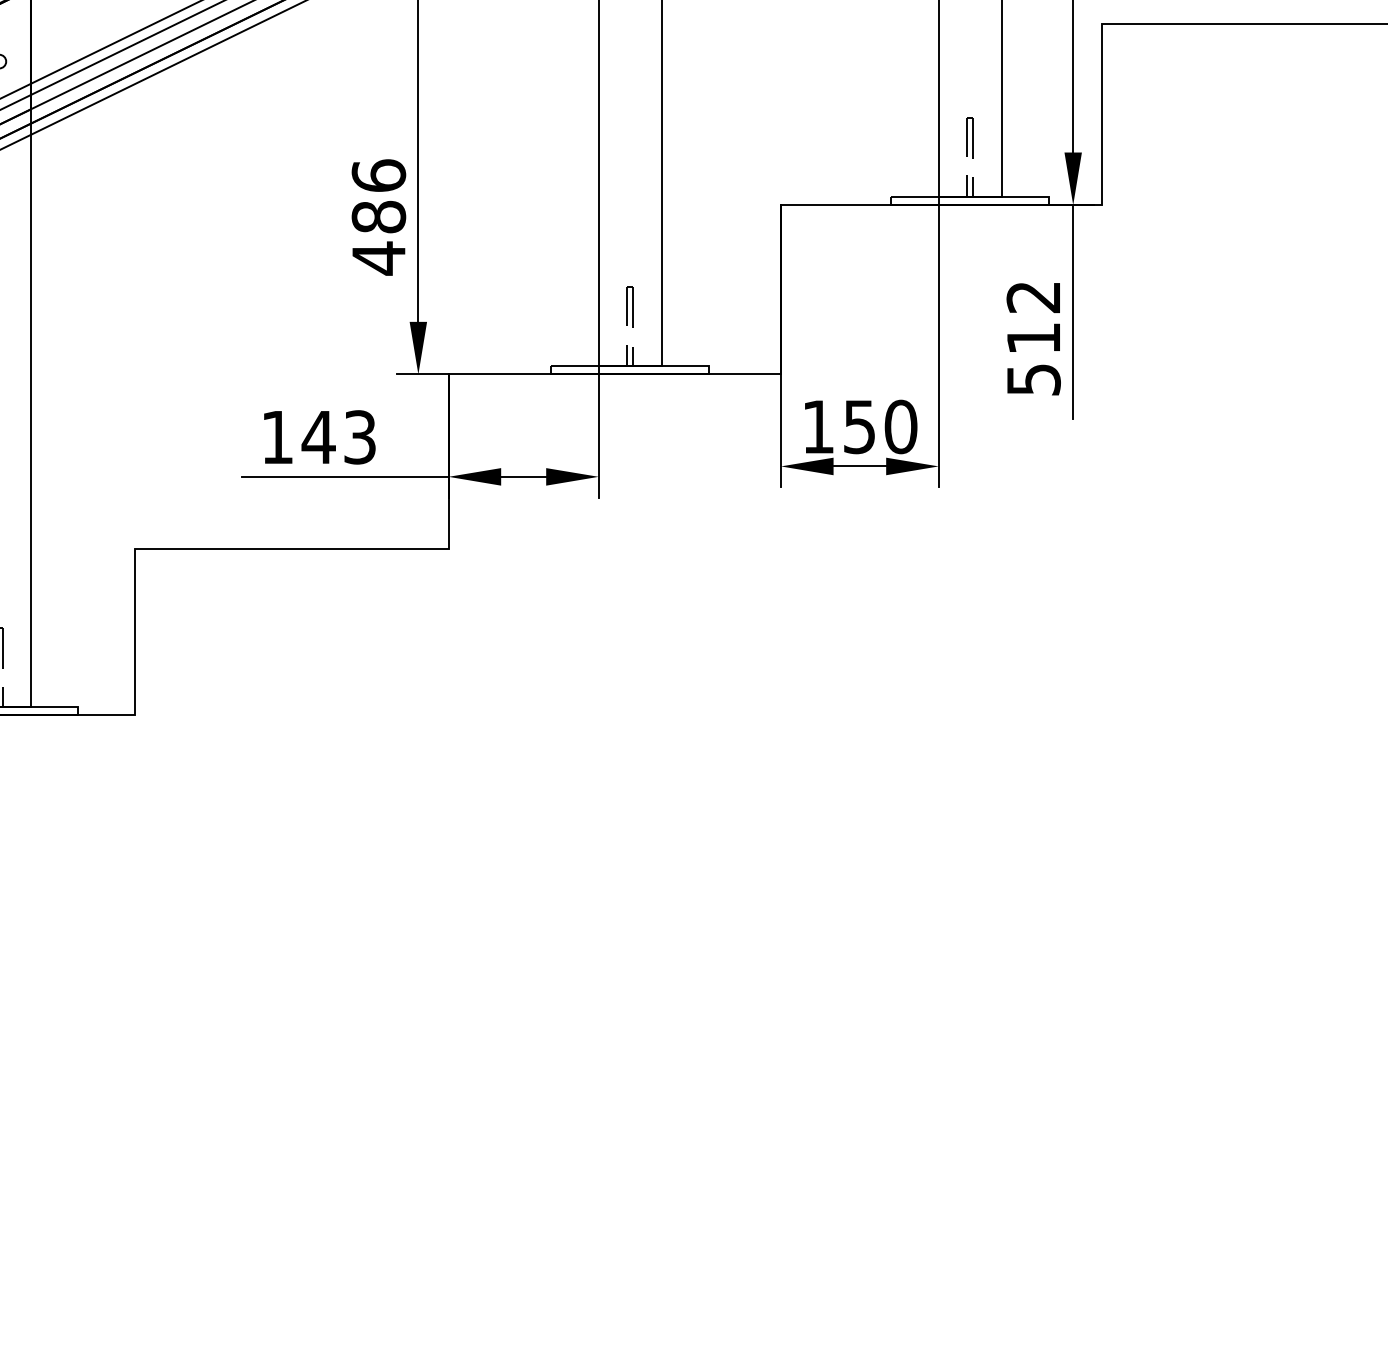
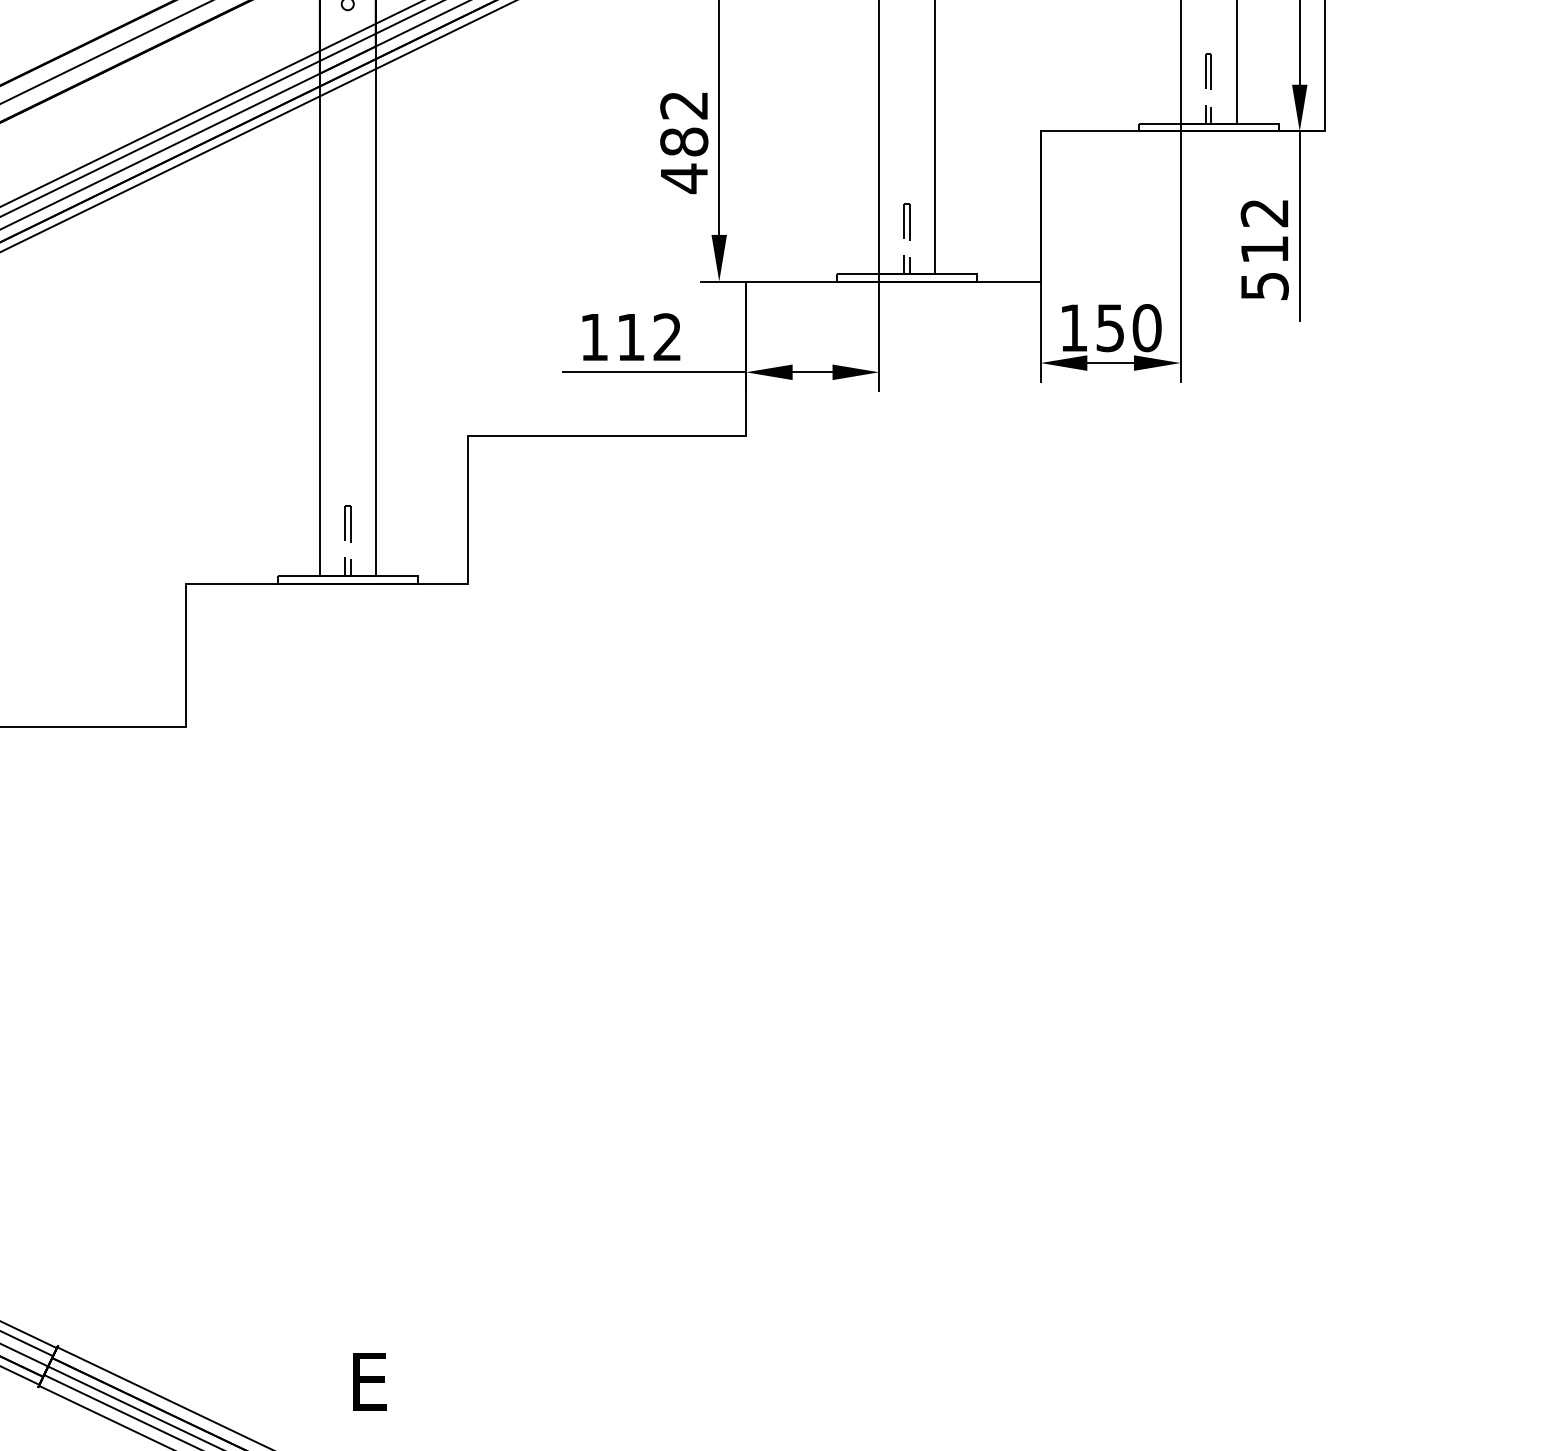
text: (379, 174) -> (684, 104), 486 -> 482
text: (338, 437) -> (648, 337), 143 -> 112

